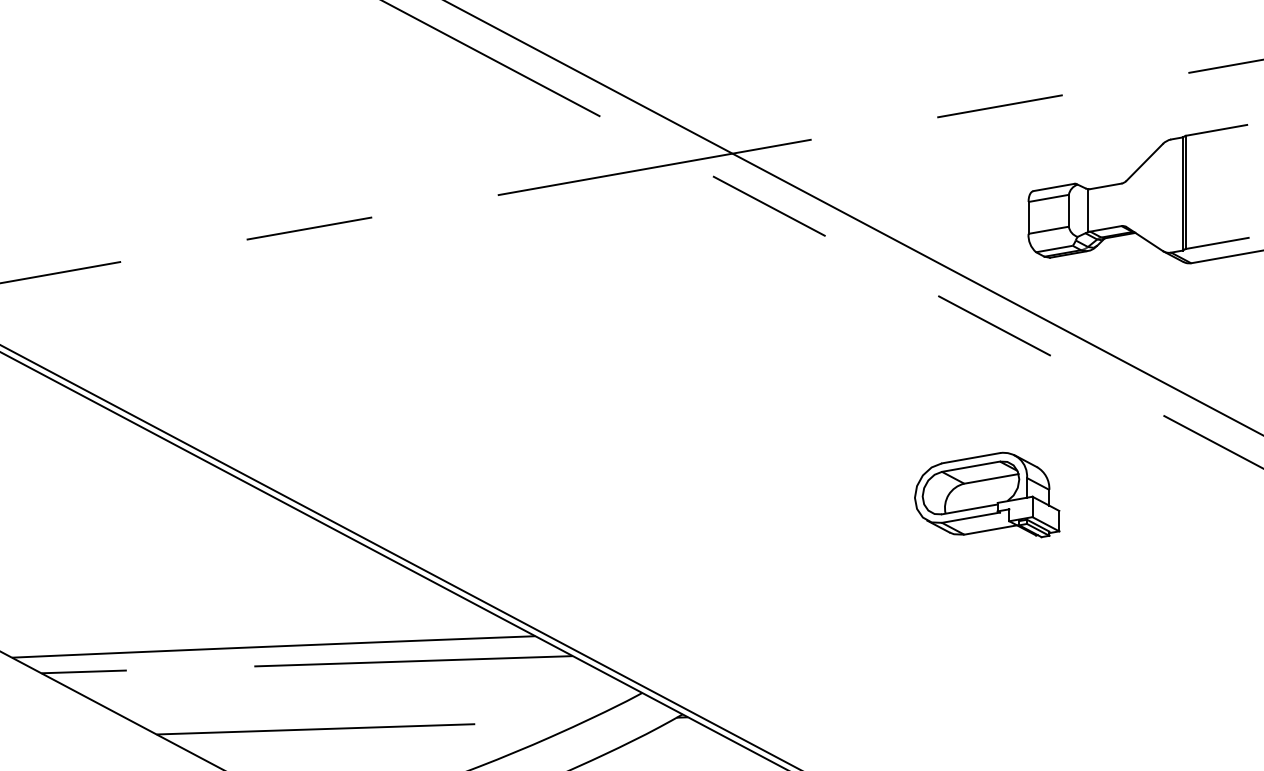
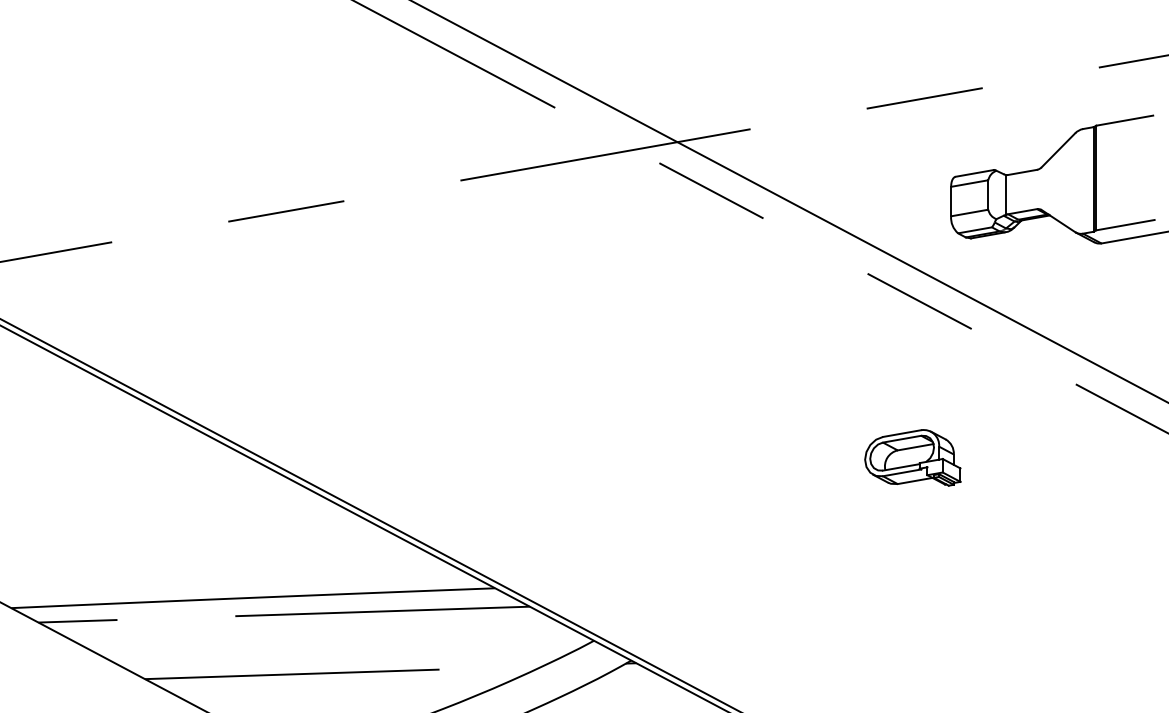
part: (986, 495) -> (912, 458), size x0.71

